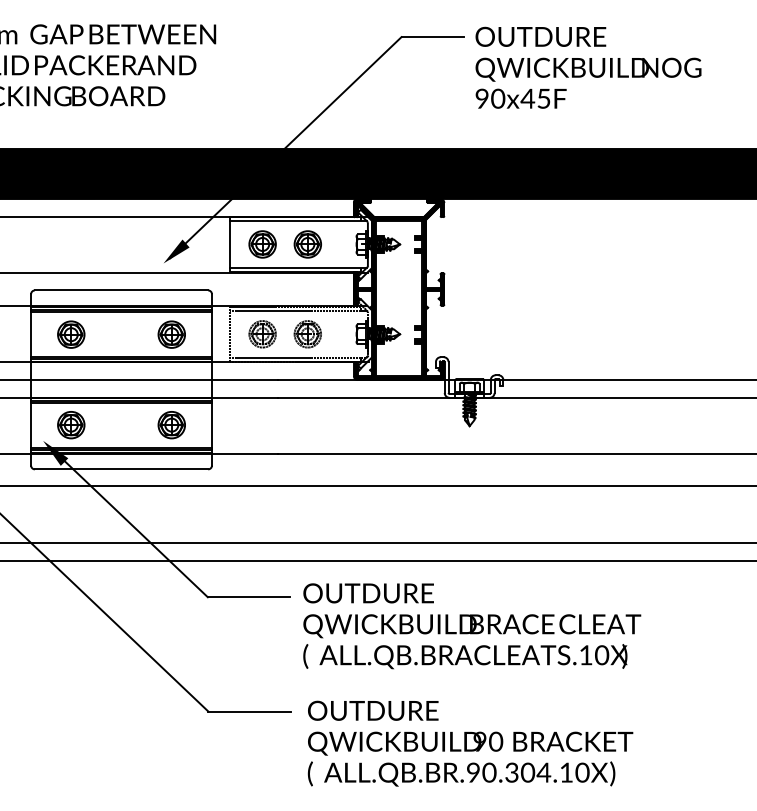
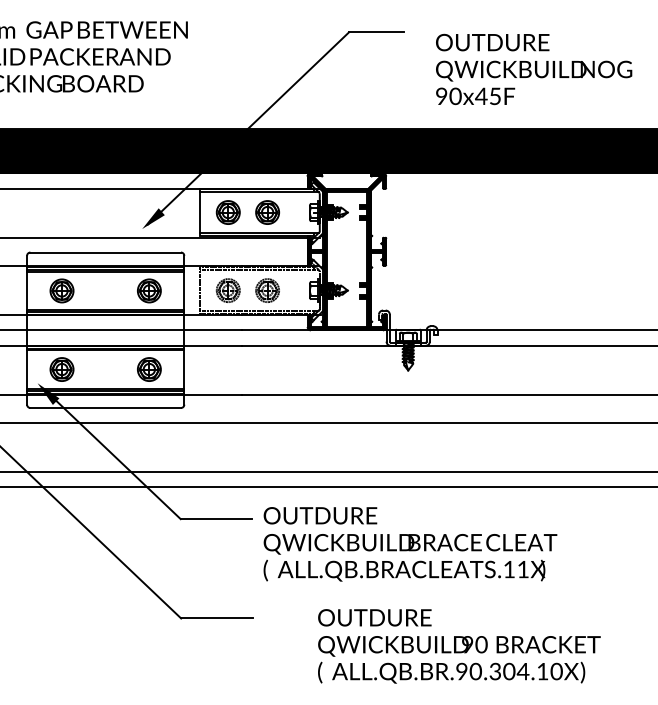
text: (588, 67) -> (534, 69), moved
text: (602, 655) -> (523, 569), ALL.QB.BRACLEATS.10X -> ALL.QB.BRACLEATS.11X
text: (470, 743) -> (459, 646), moved

